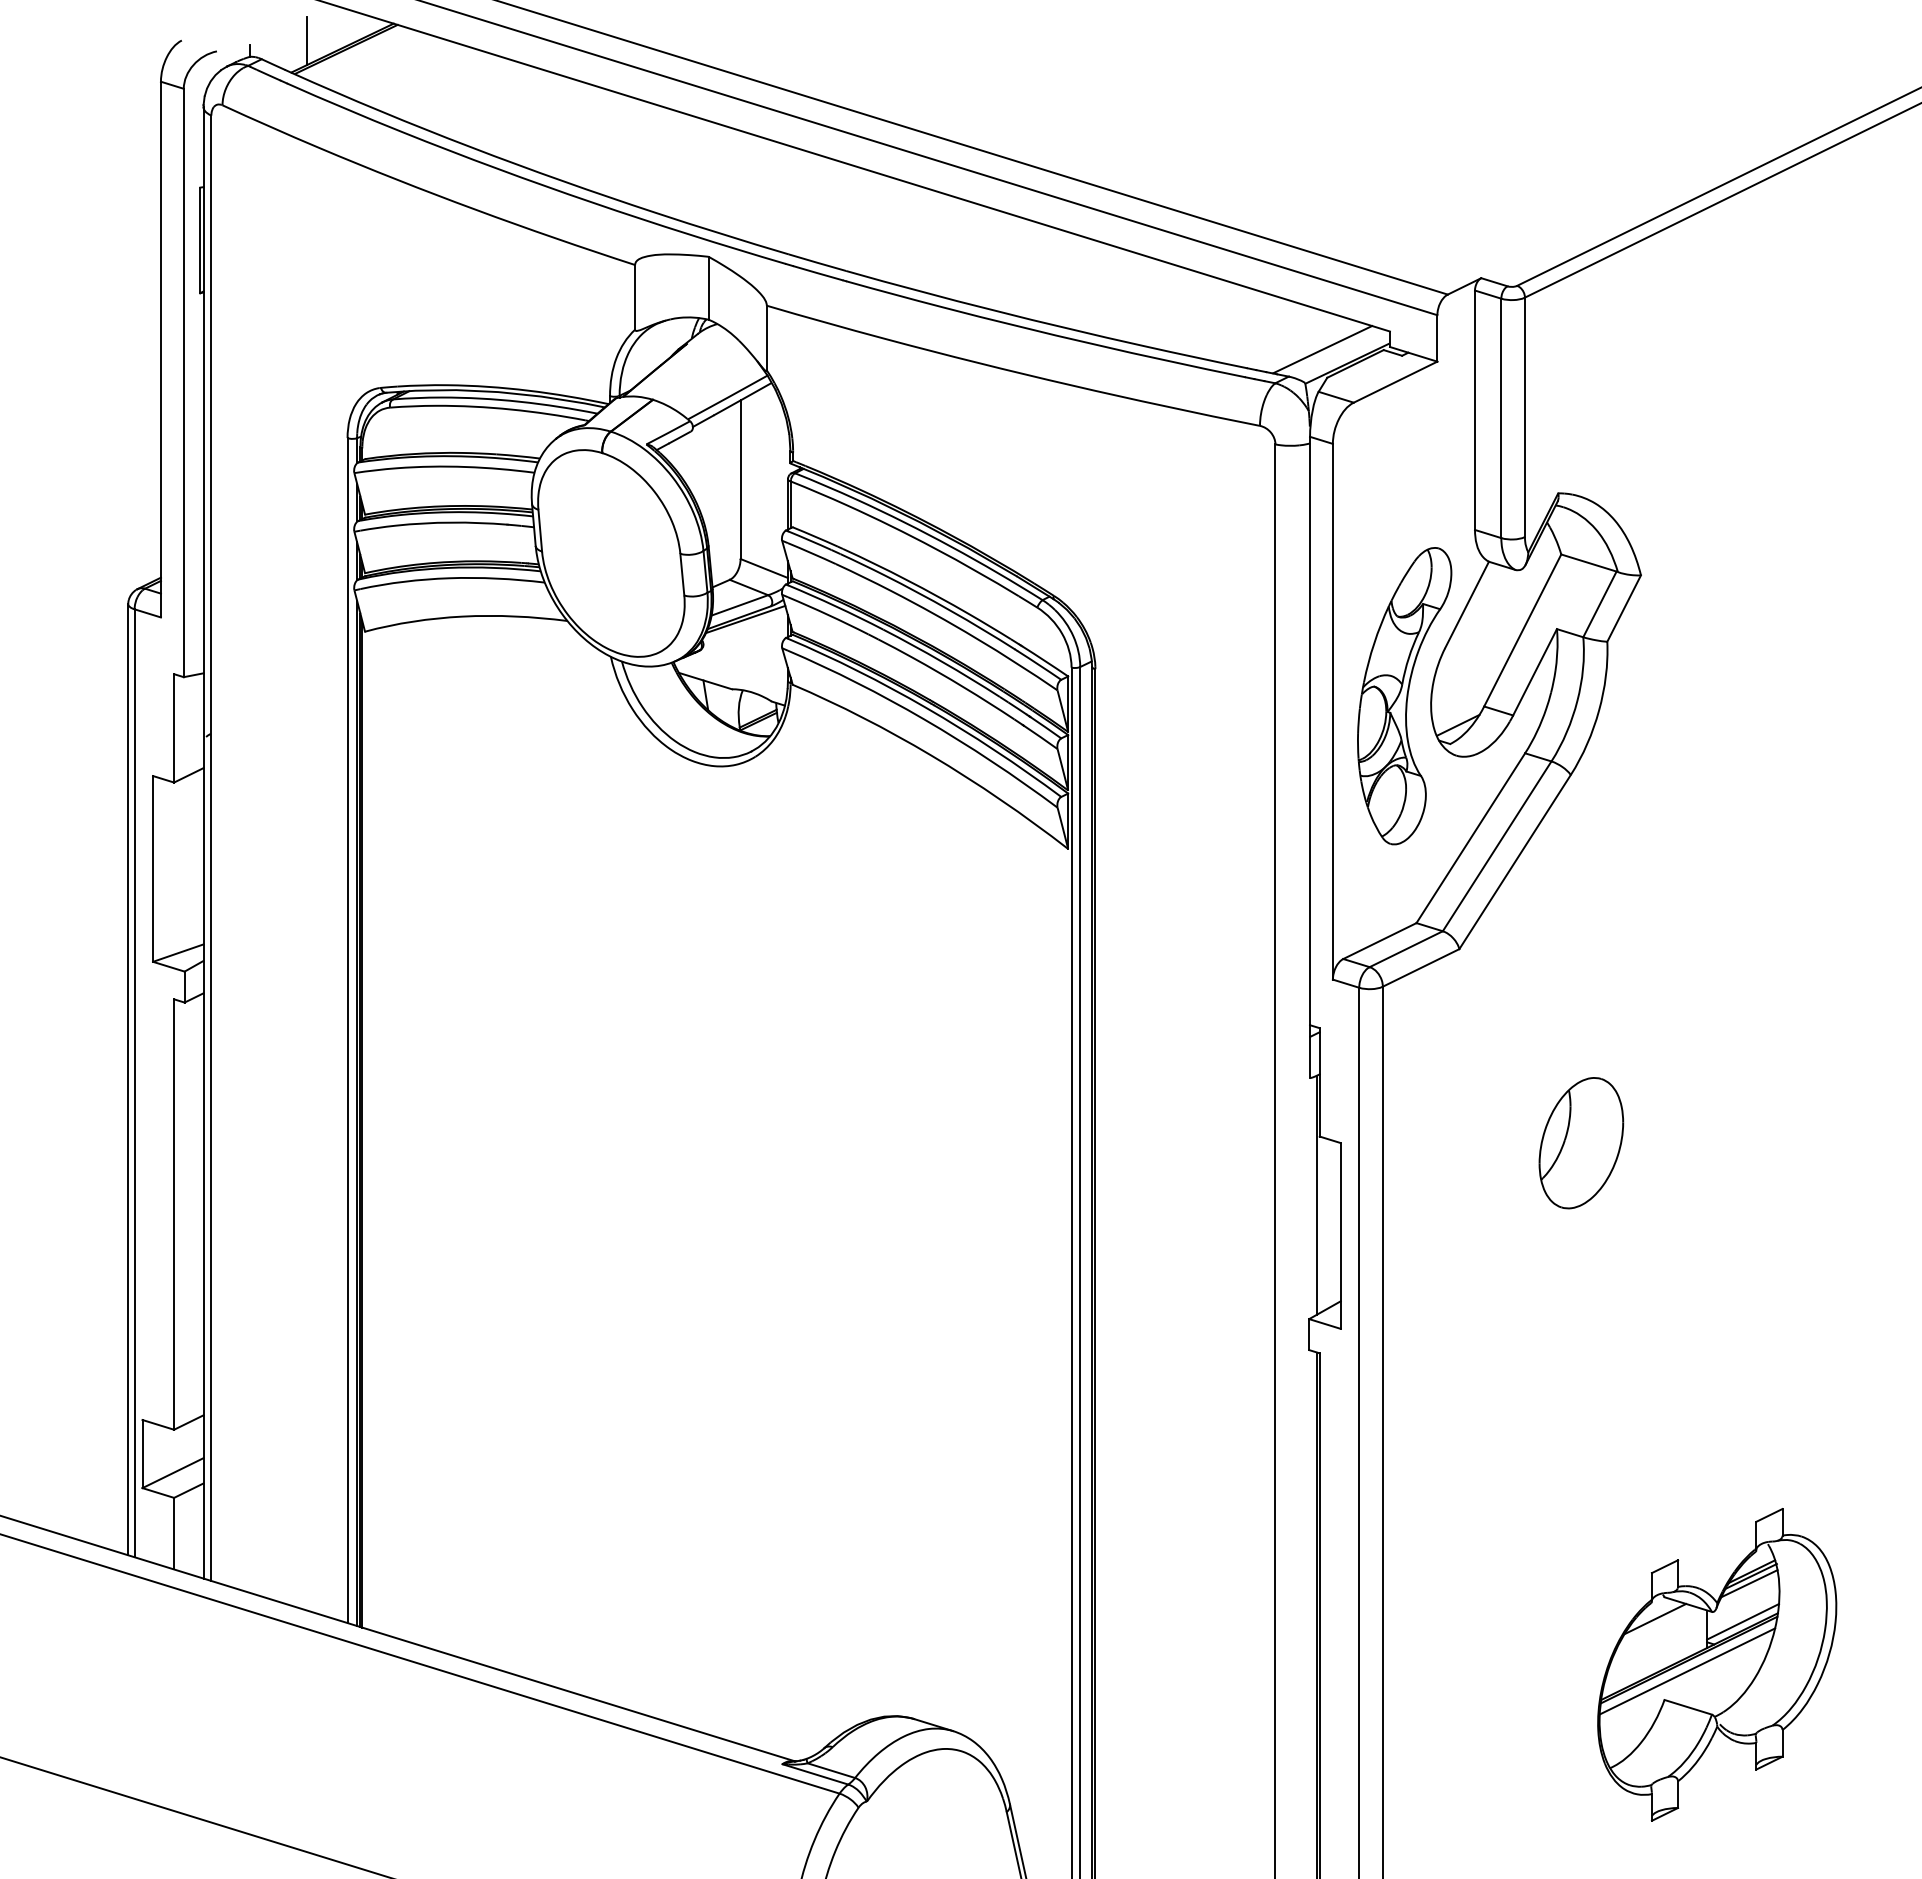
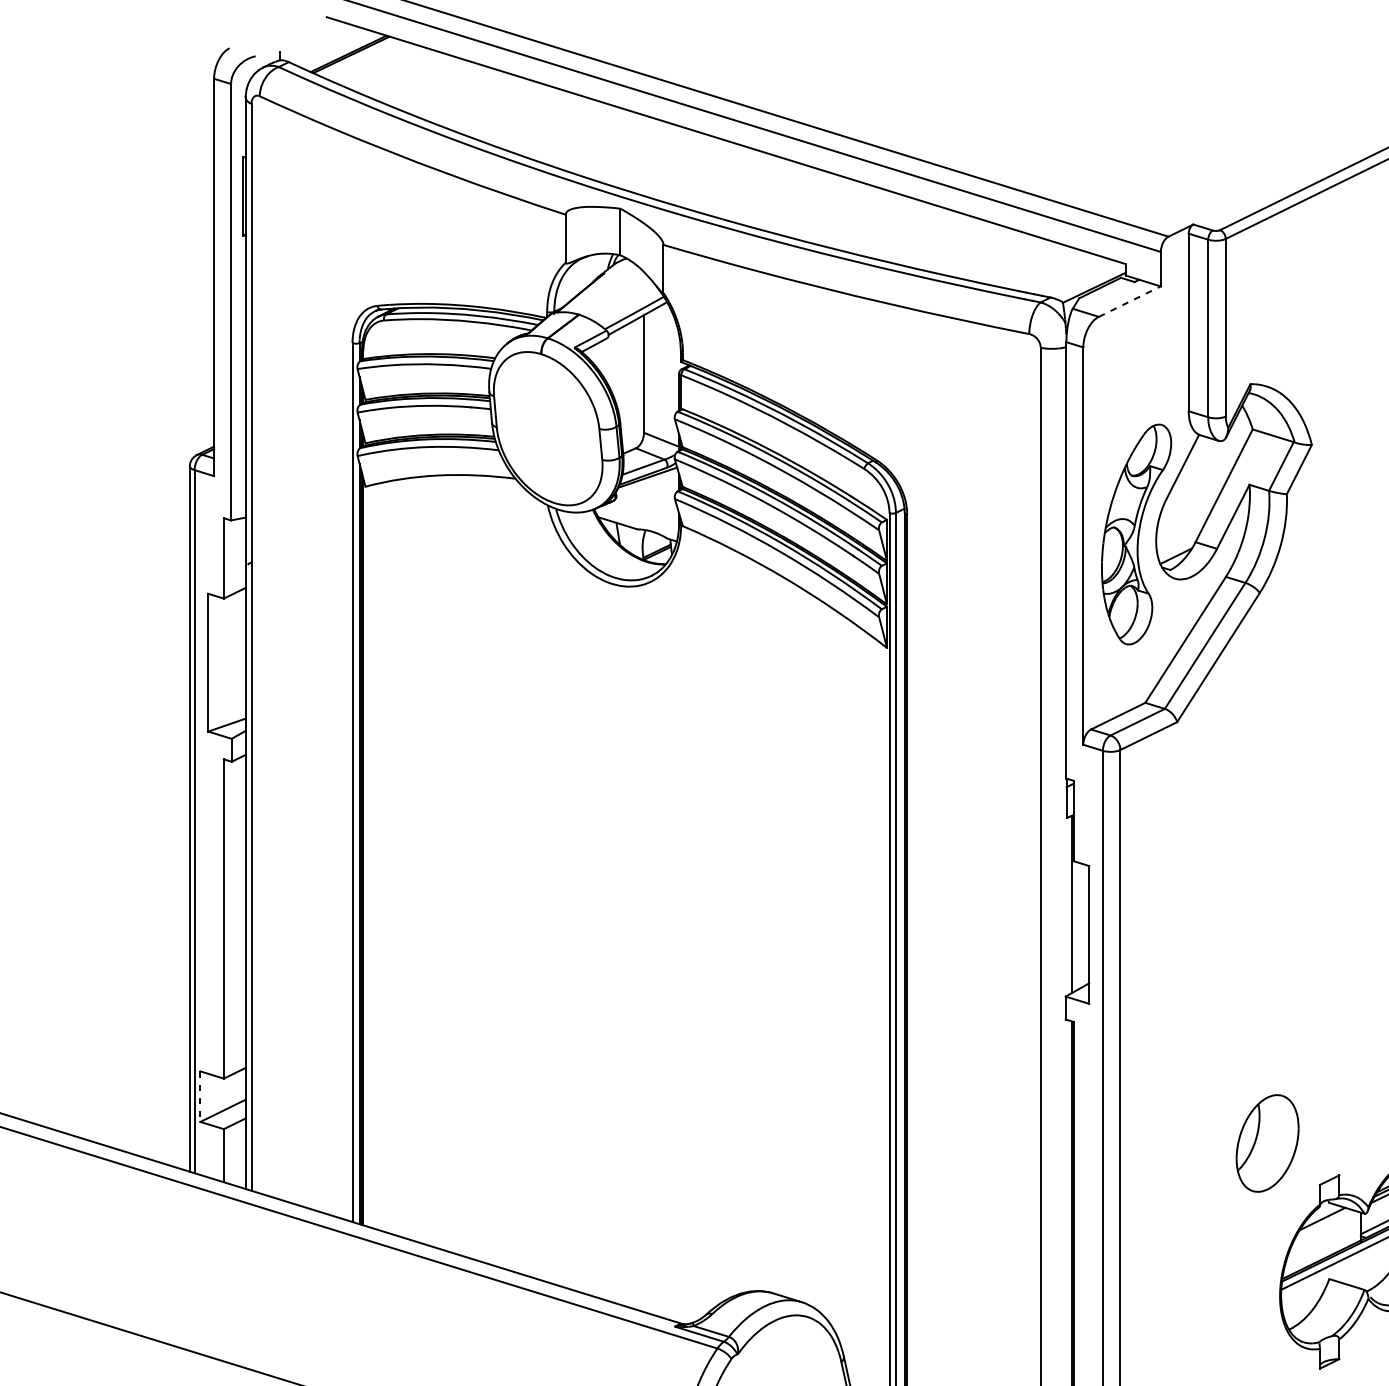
line: (306, 41) -> (322, 48), removed
line: (1322, 349) -> (1075, 277), removed
line: (1395, 382) -> (1129, 301), solid -> dashed
part: (1581, 1143) -> (1267, 1143), moved
line: (142, 1454) -> (200, 1096), solid -> dashed

